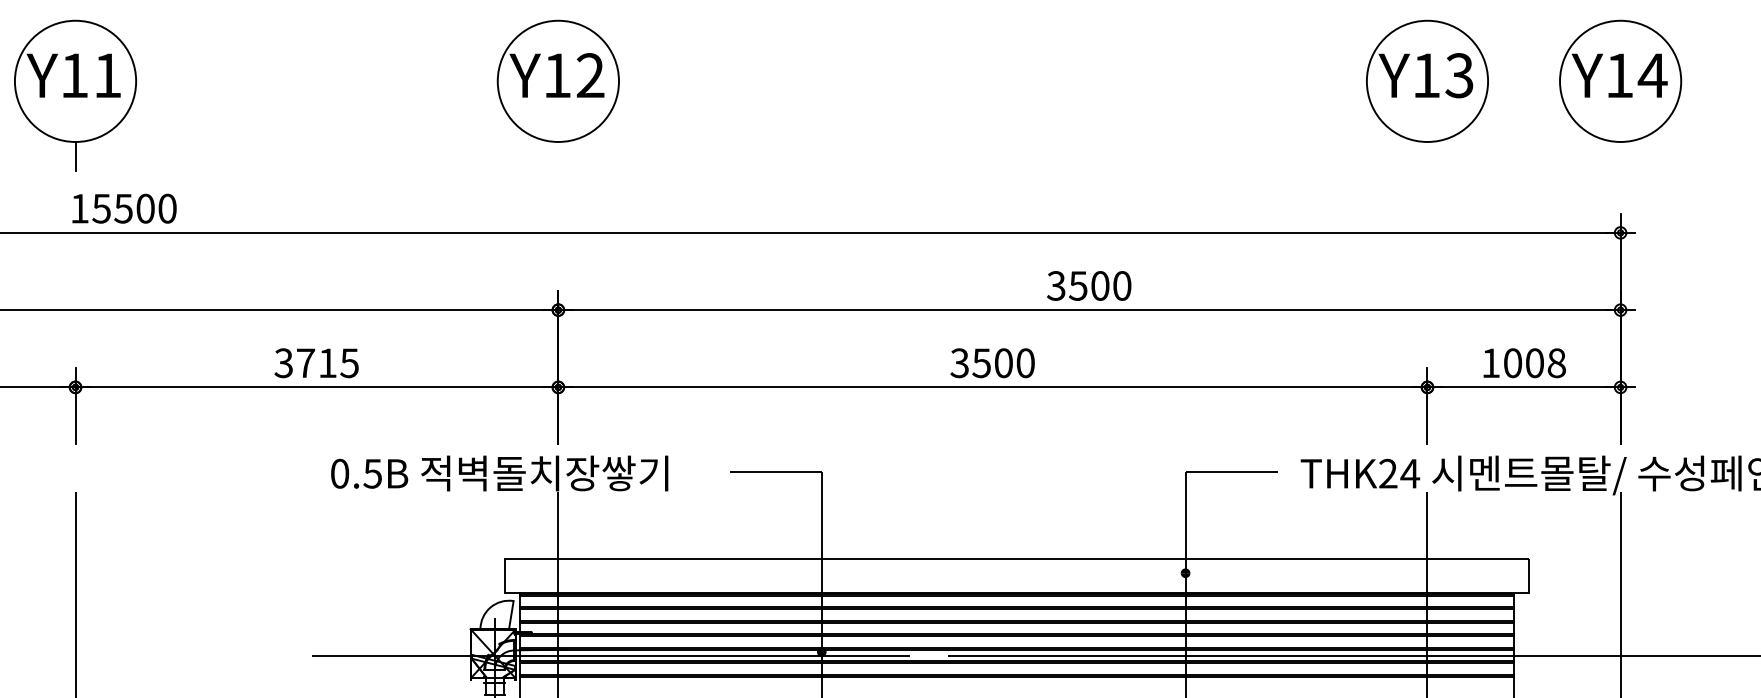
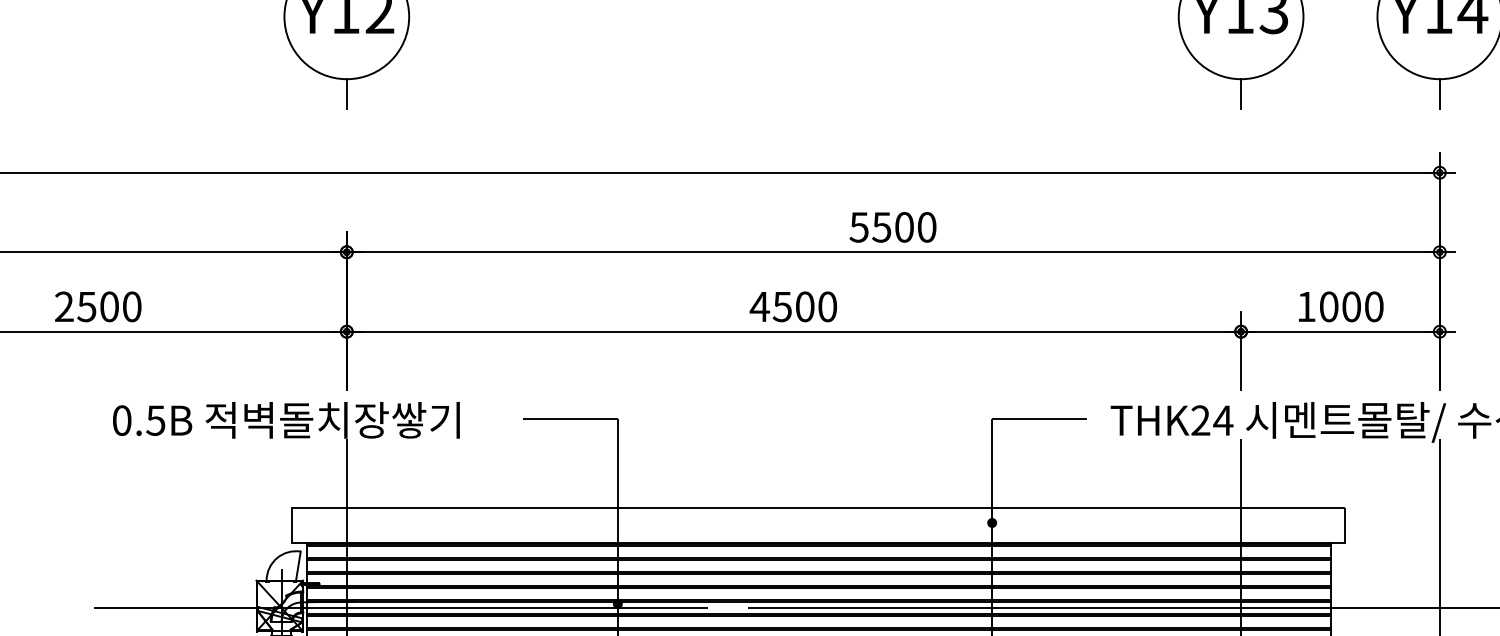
line: (558, 155) -> (346, 93), added
line: (1427, 155) -> (1241, 93), added
line: (1620, 155) -> (1439, 93), added
text: (1056, 285) -> (859, 226), 3500 -> 5500
text: (1556, 362) -> (1373, 306), 1008 -> 1000
text: (316, 363) -> (97, 307), 3715 -> 2500
text: (959, 363) -> (759, 307), 3500 -> 4500

